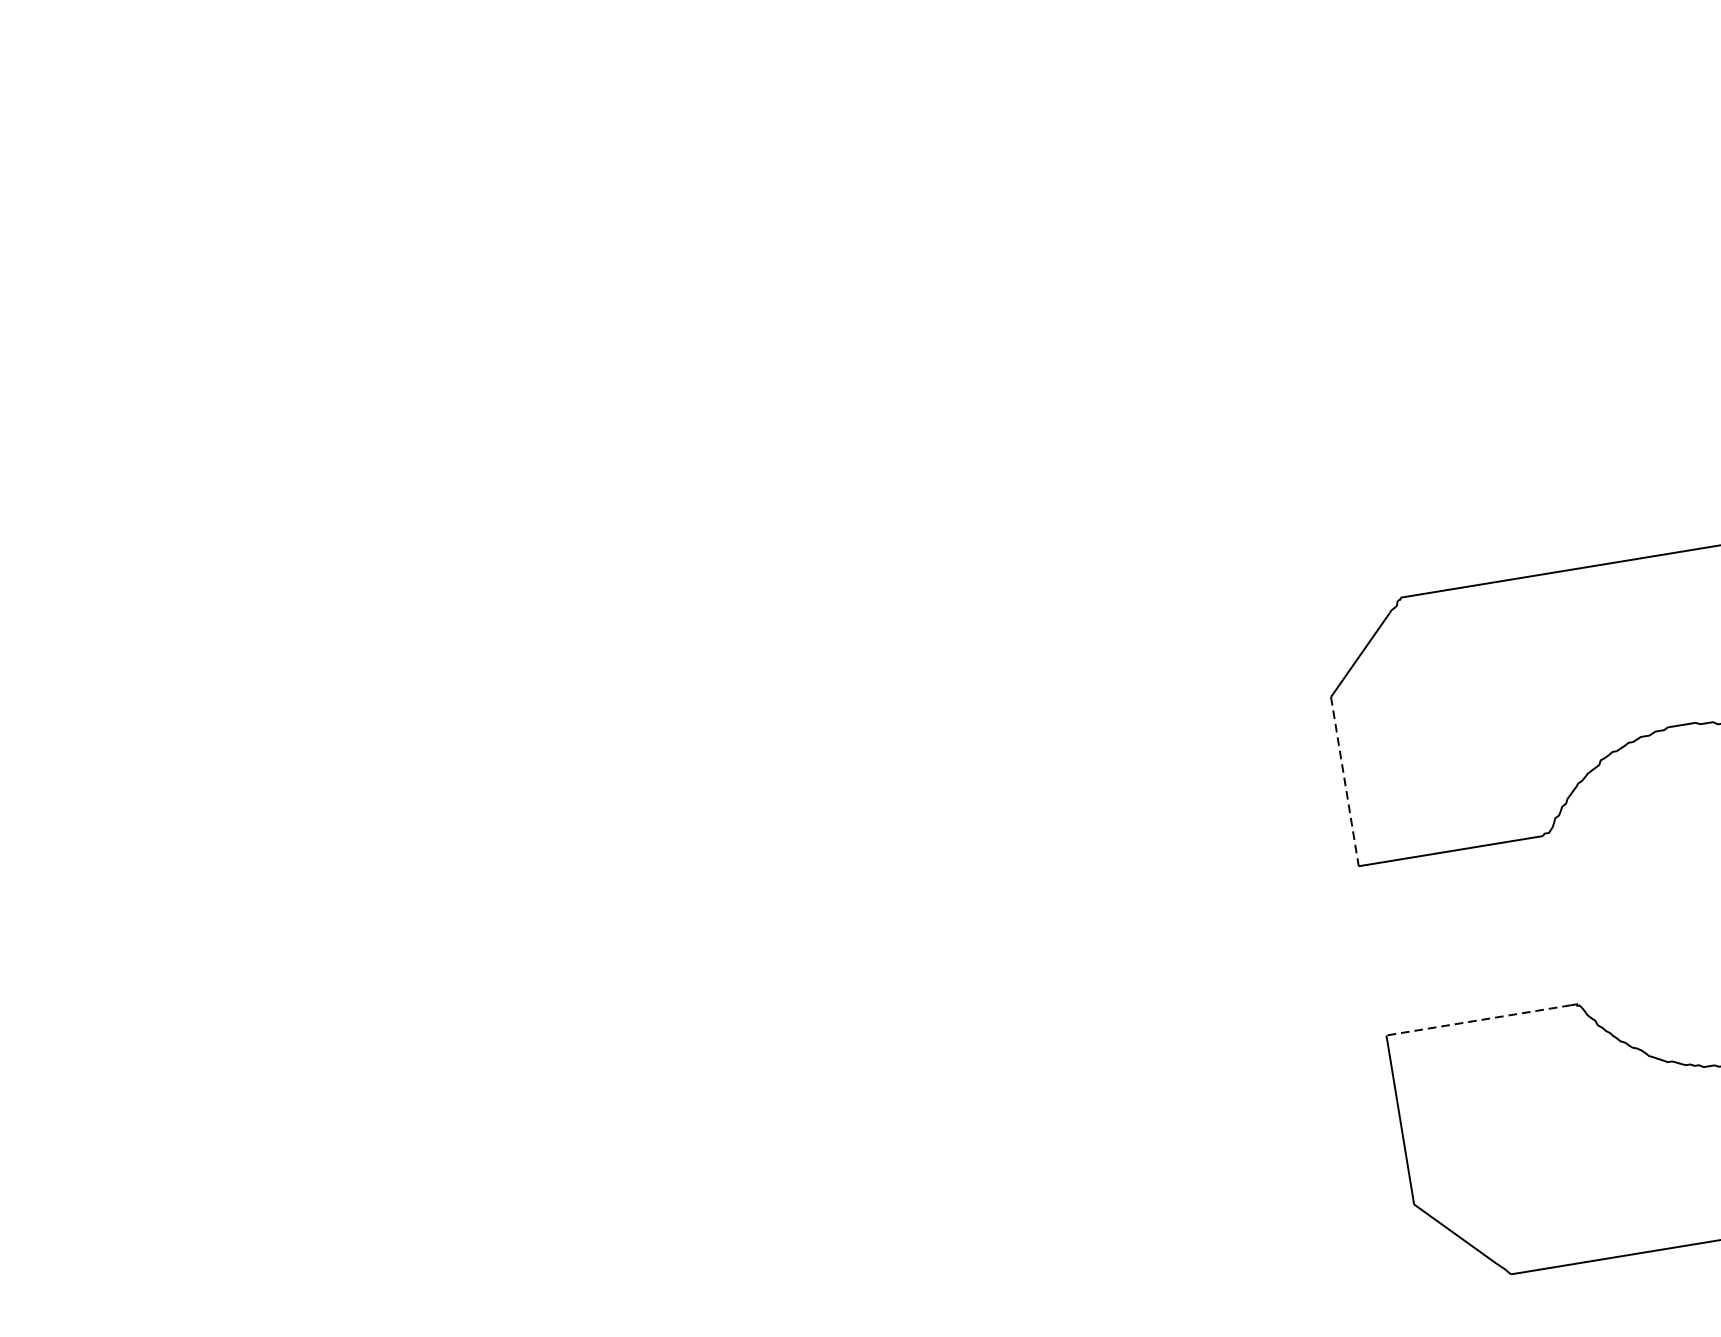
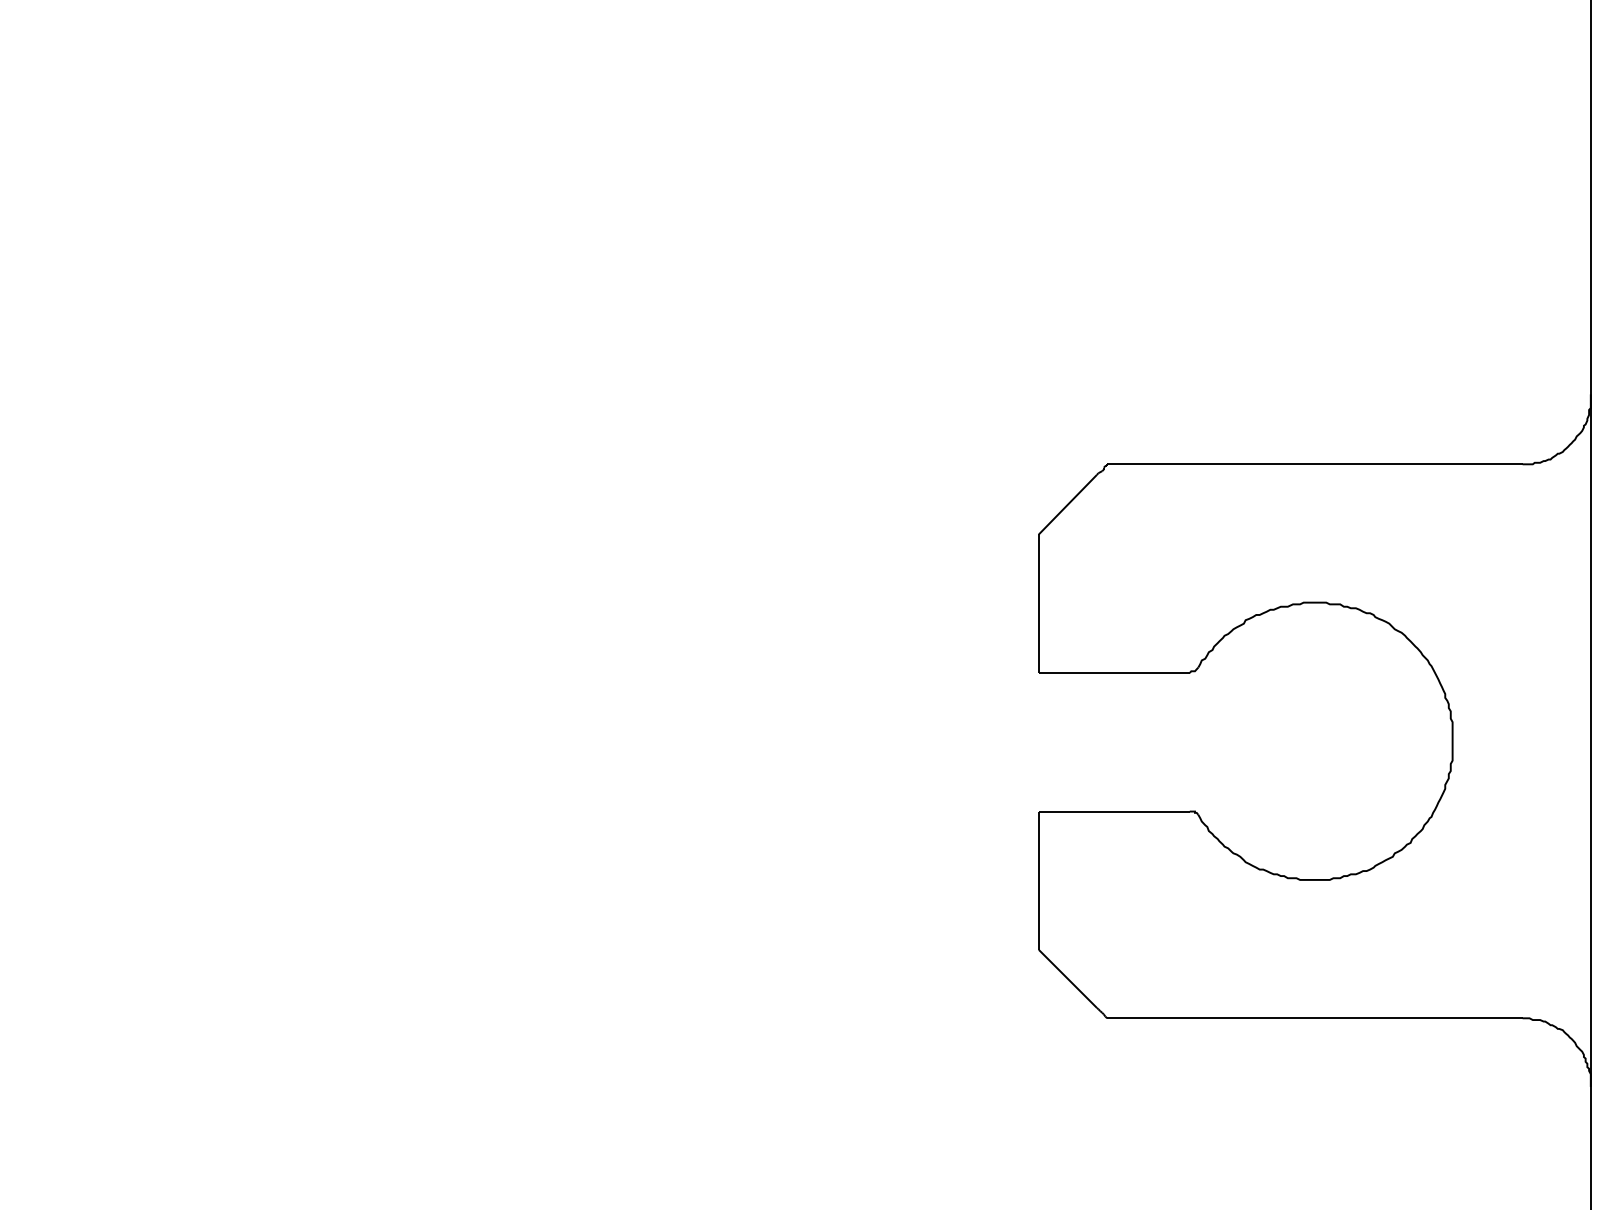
line: (1344, 782) -> (1038, 604), dashed -> solid
line: (1477, 1020) -> (1113, 811), dashed -> solid

